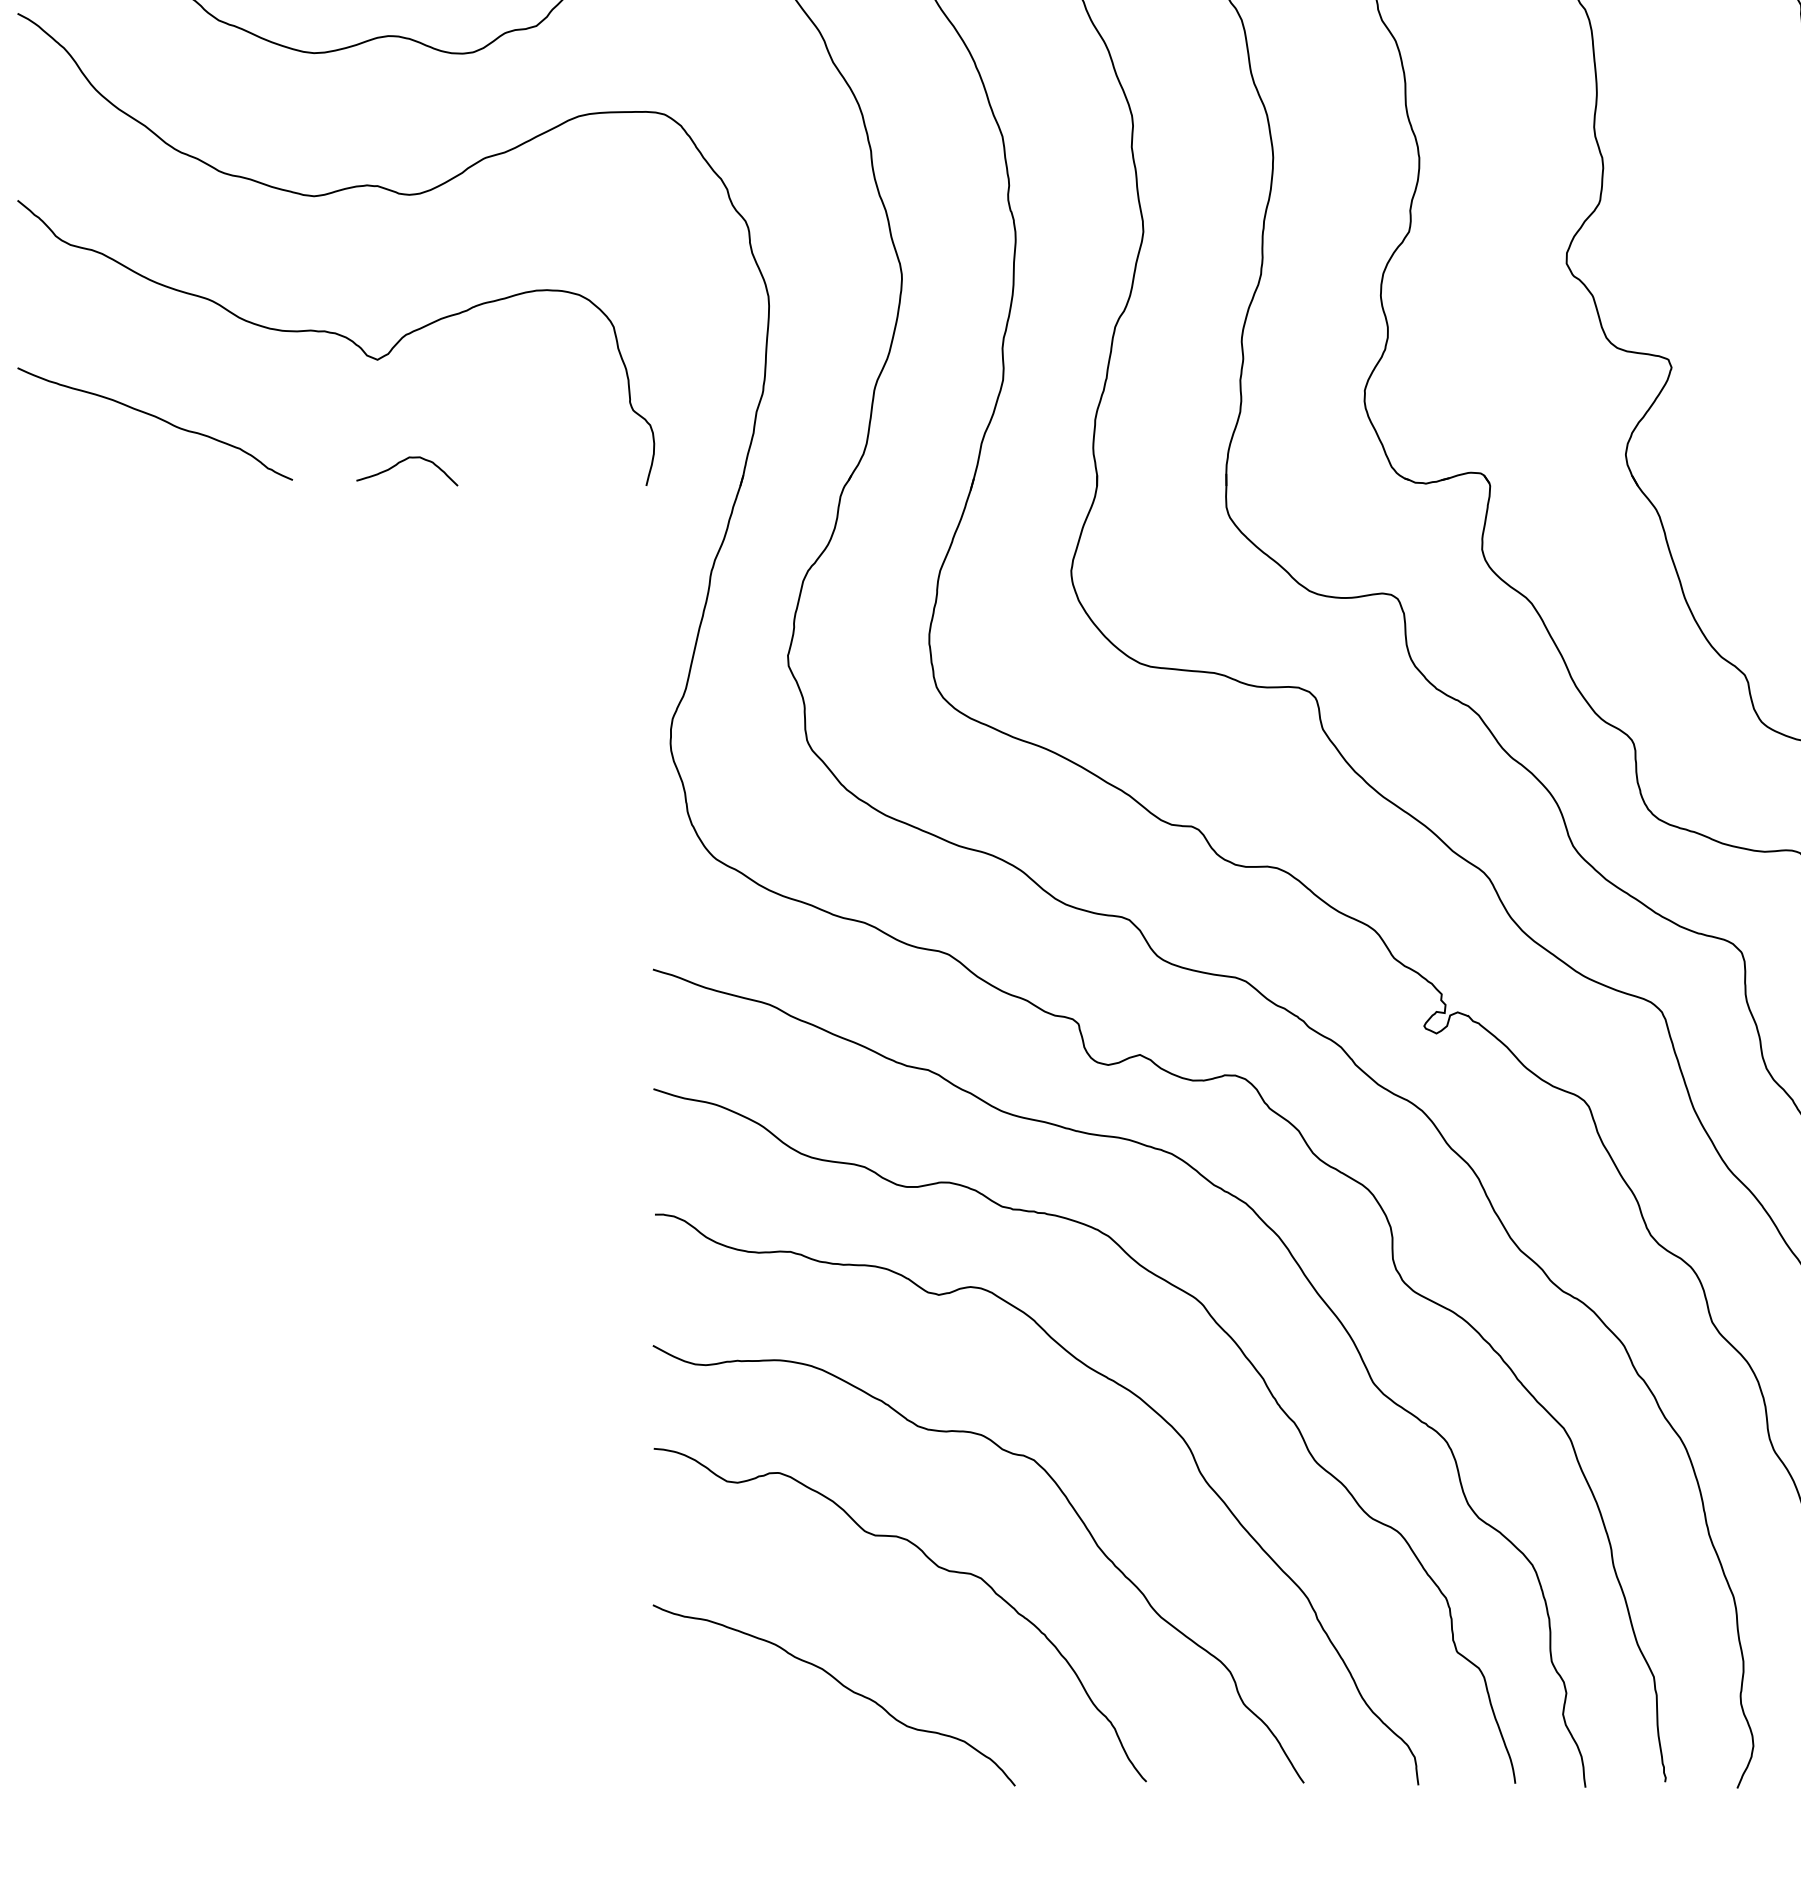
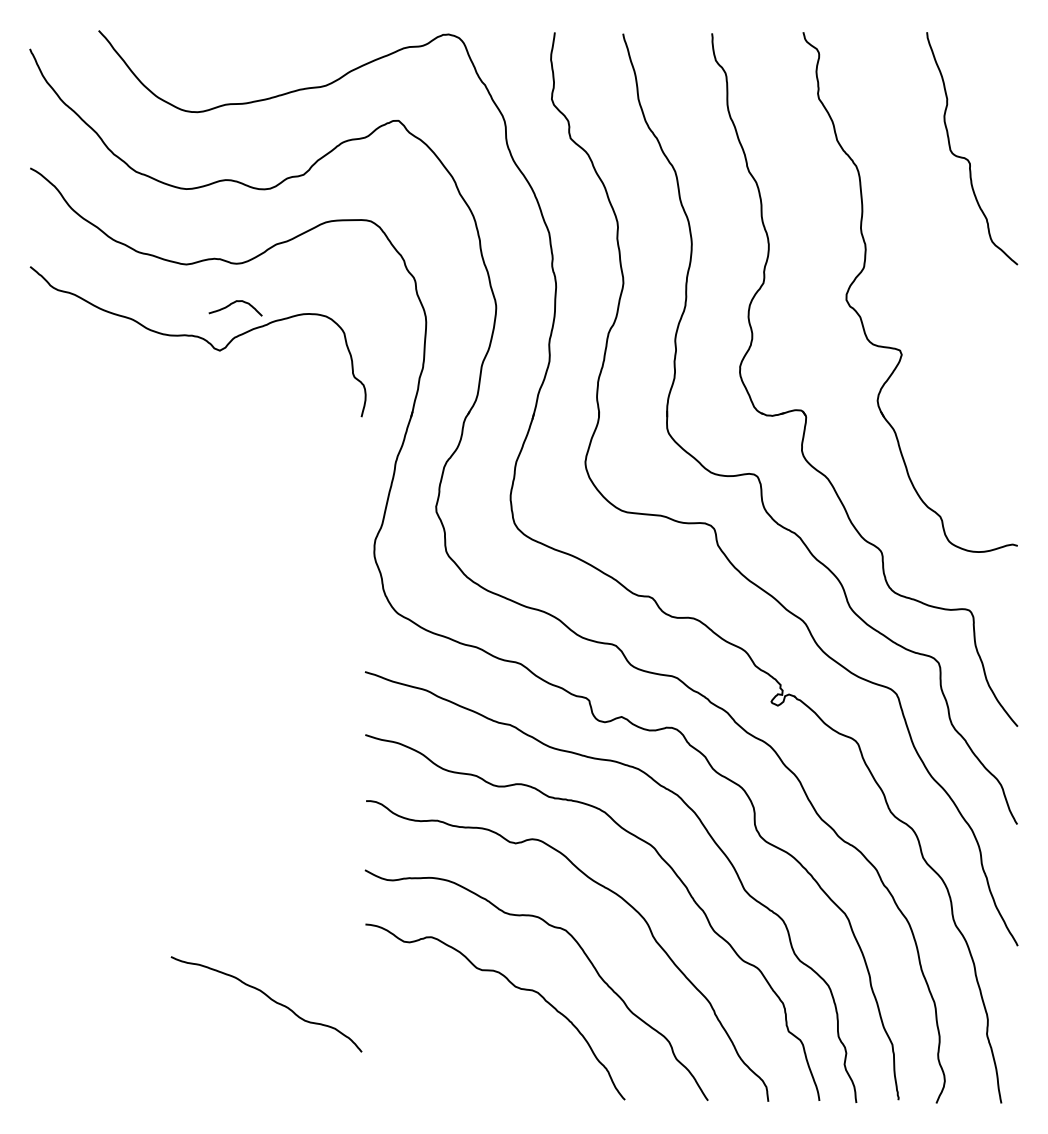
curve: (158, 420) -> (104, 382), removed
curve: (401, 463) -> (232, 304), moved
curve: (837, 1684) -> (268, 998), moved

